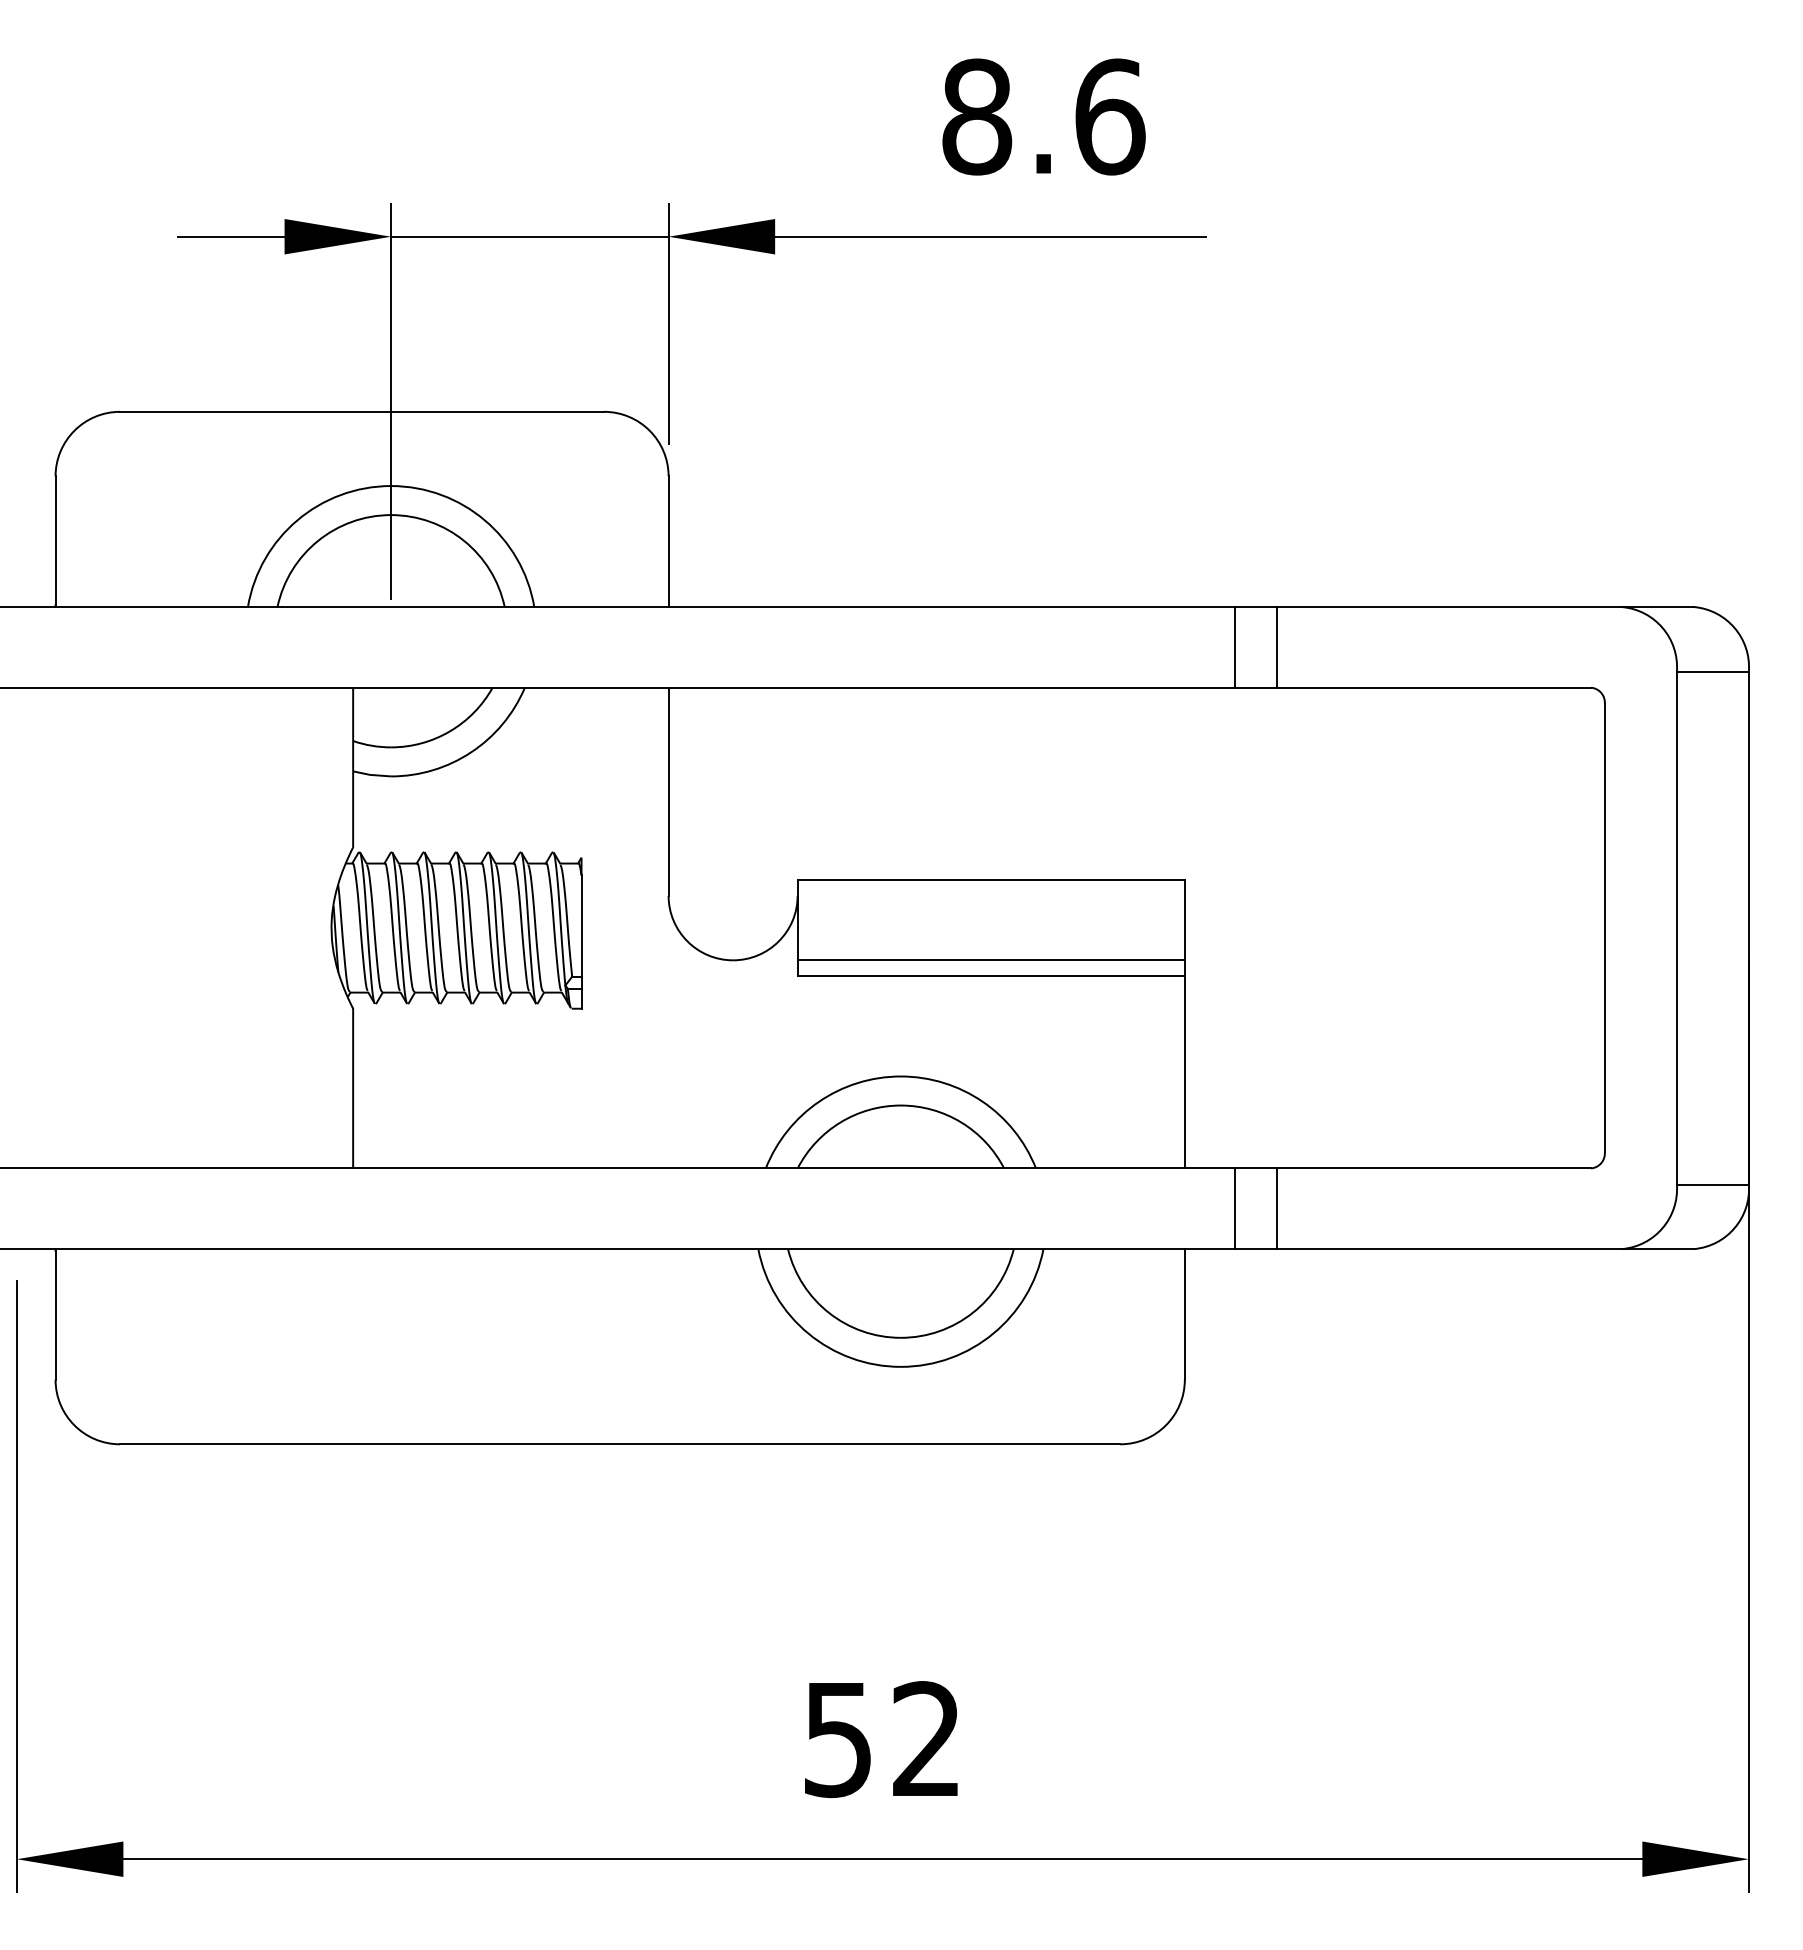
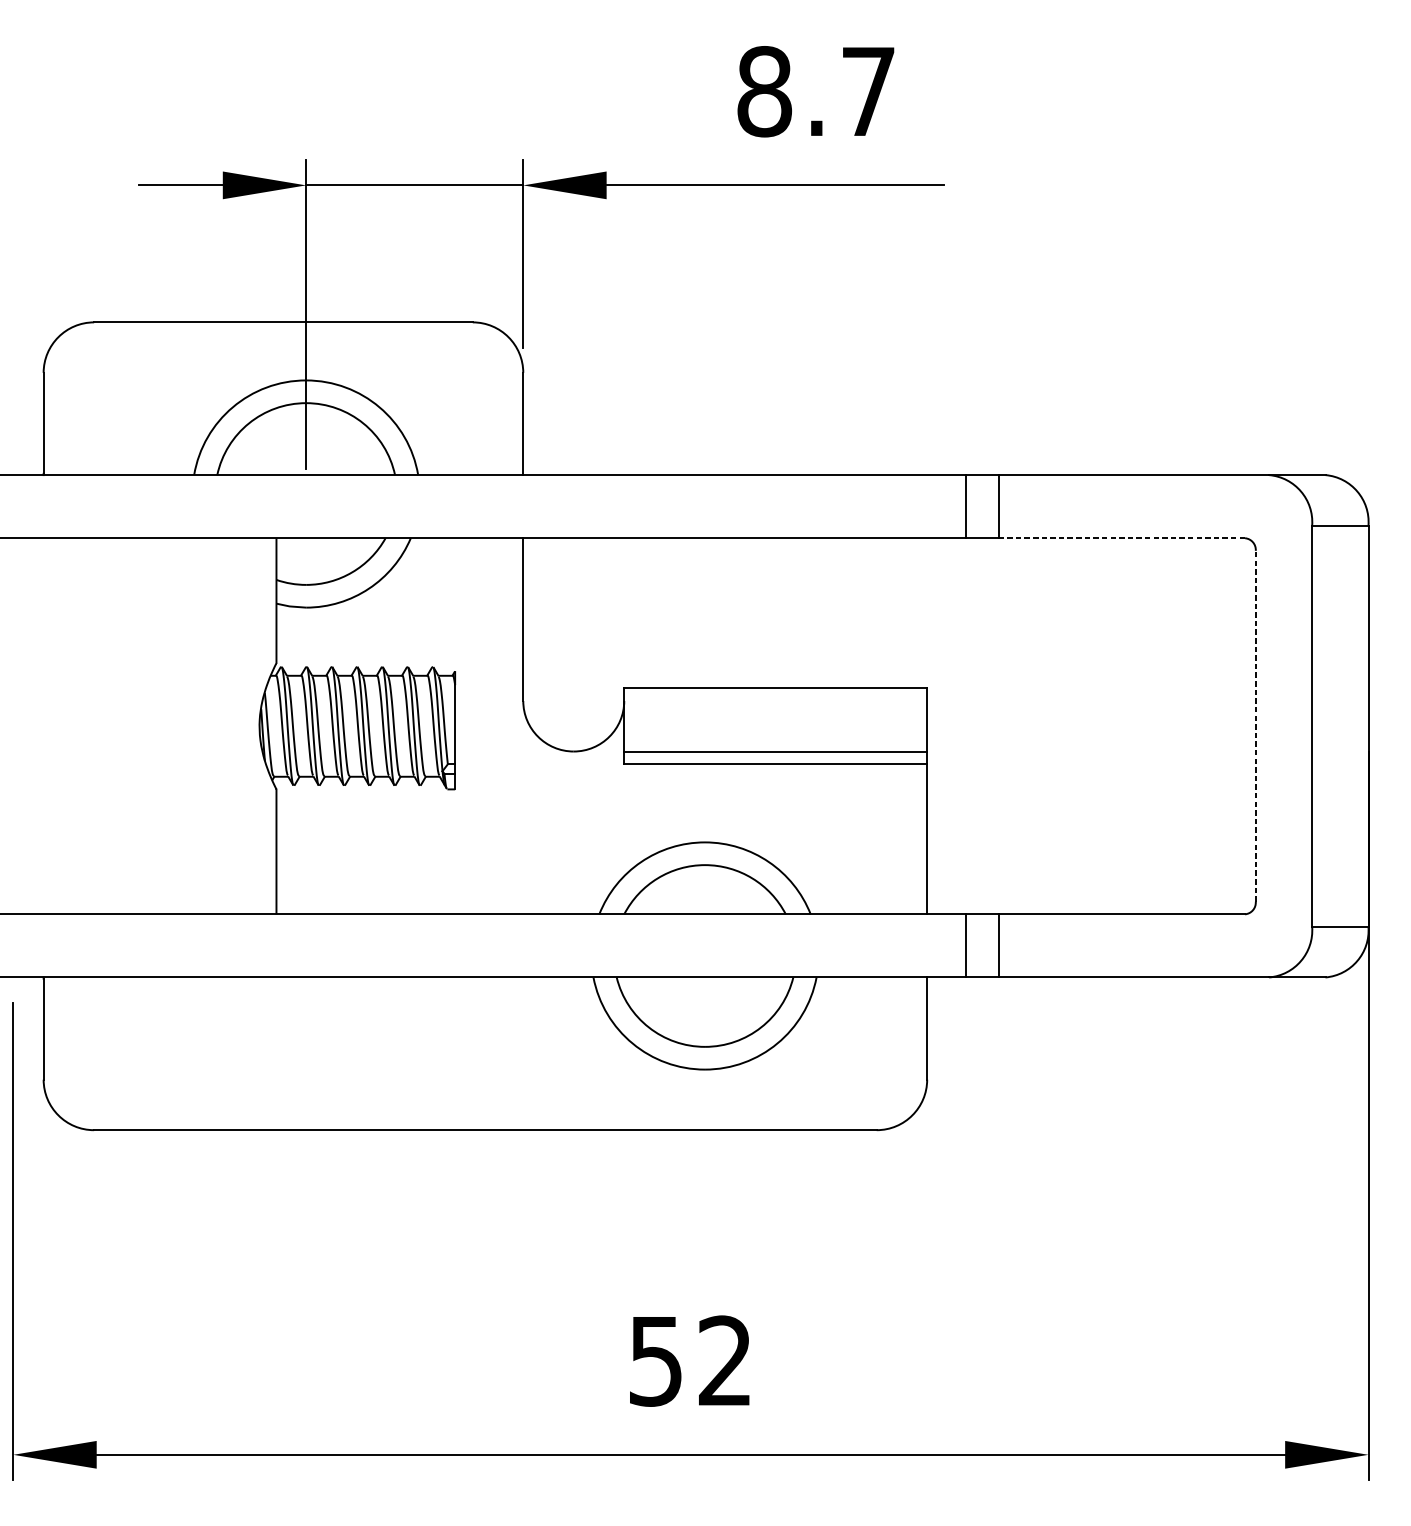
text: (1110, 116) -> (869, 91), 8.6 -> 8.7
line: (1433, 687) -> (1121, 538), solid -> dashed
line: (1604, 927) -> (1255, 725), solid -> dashed

